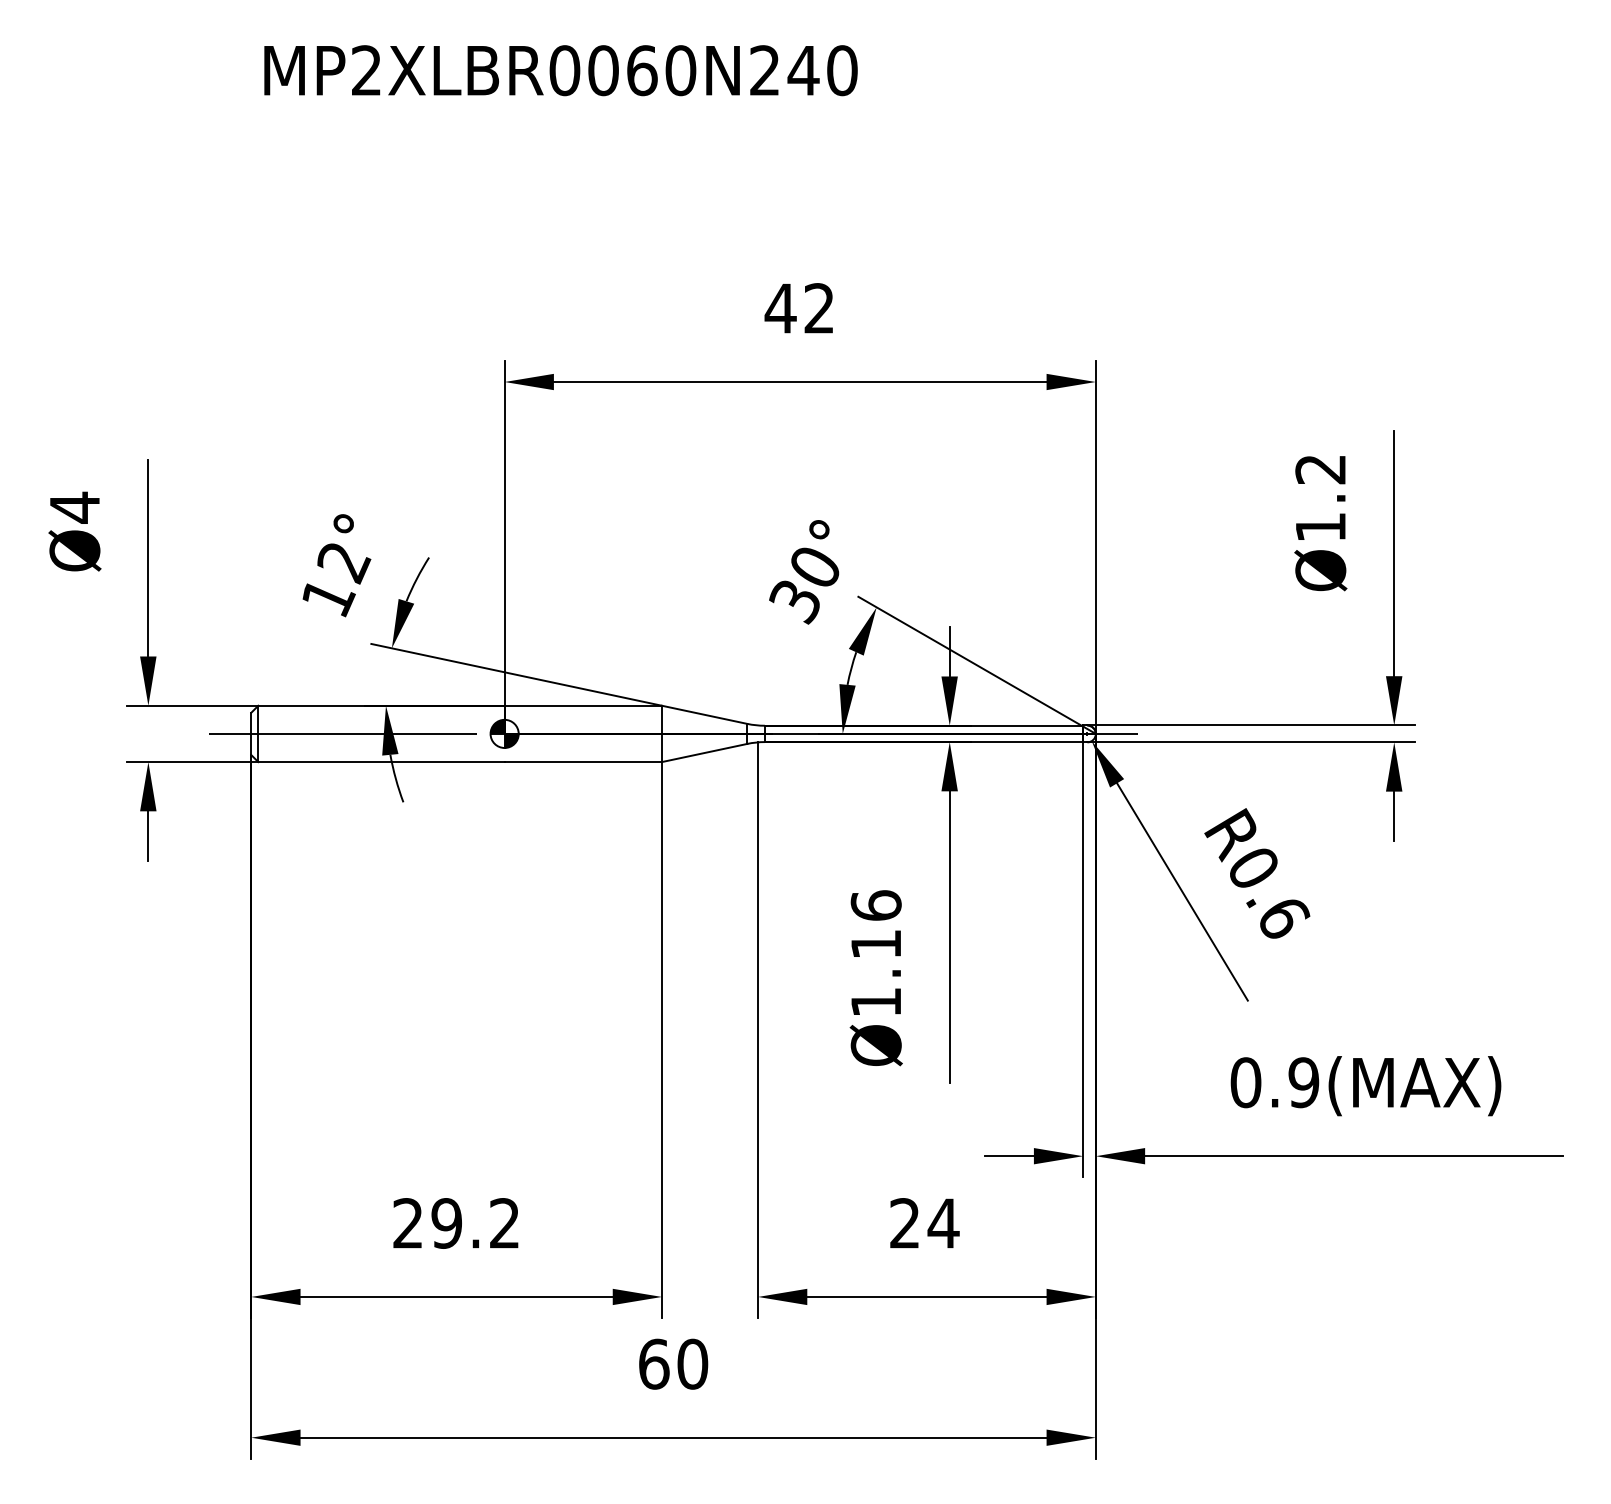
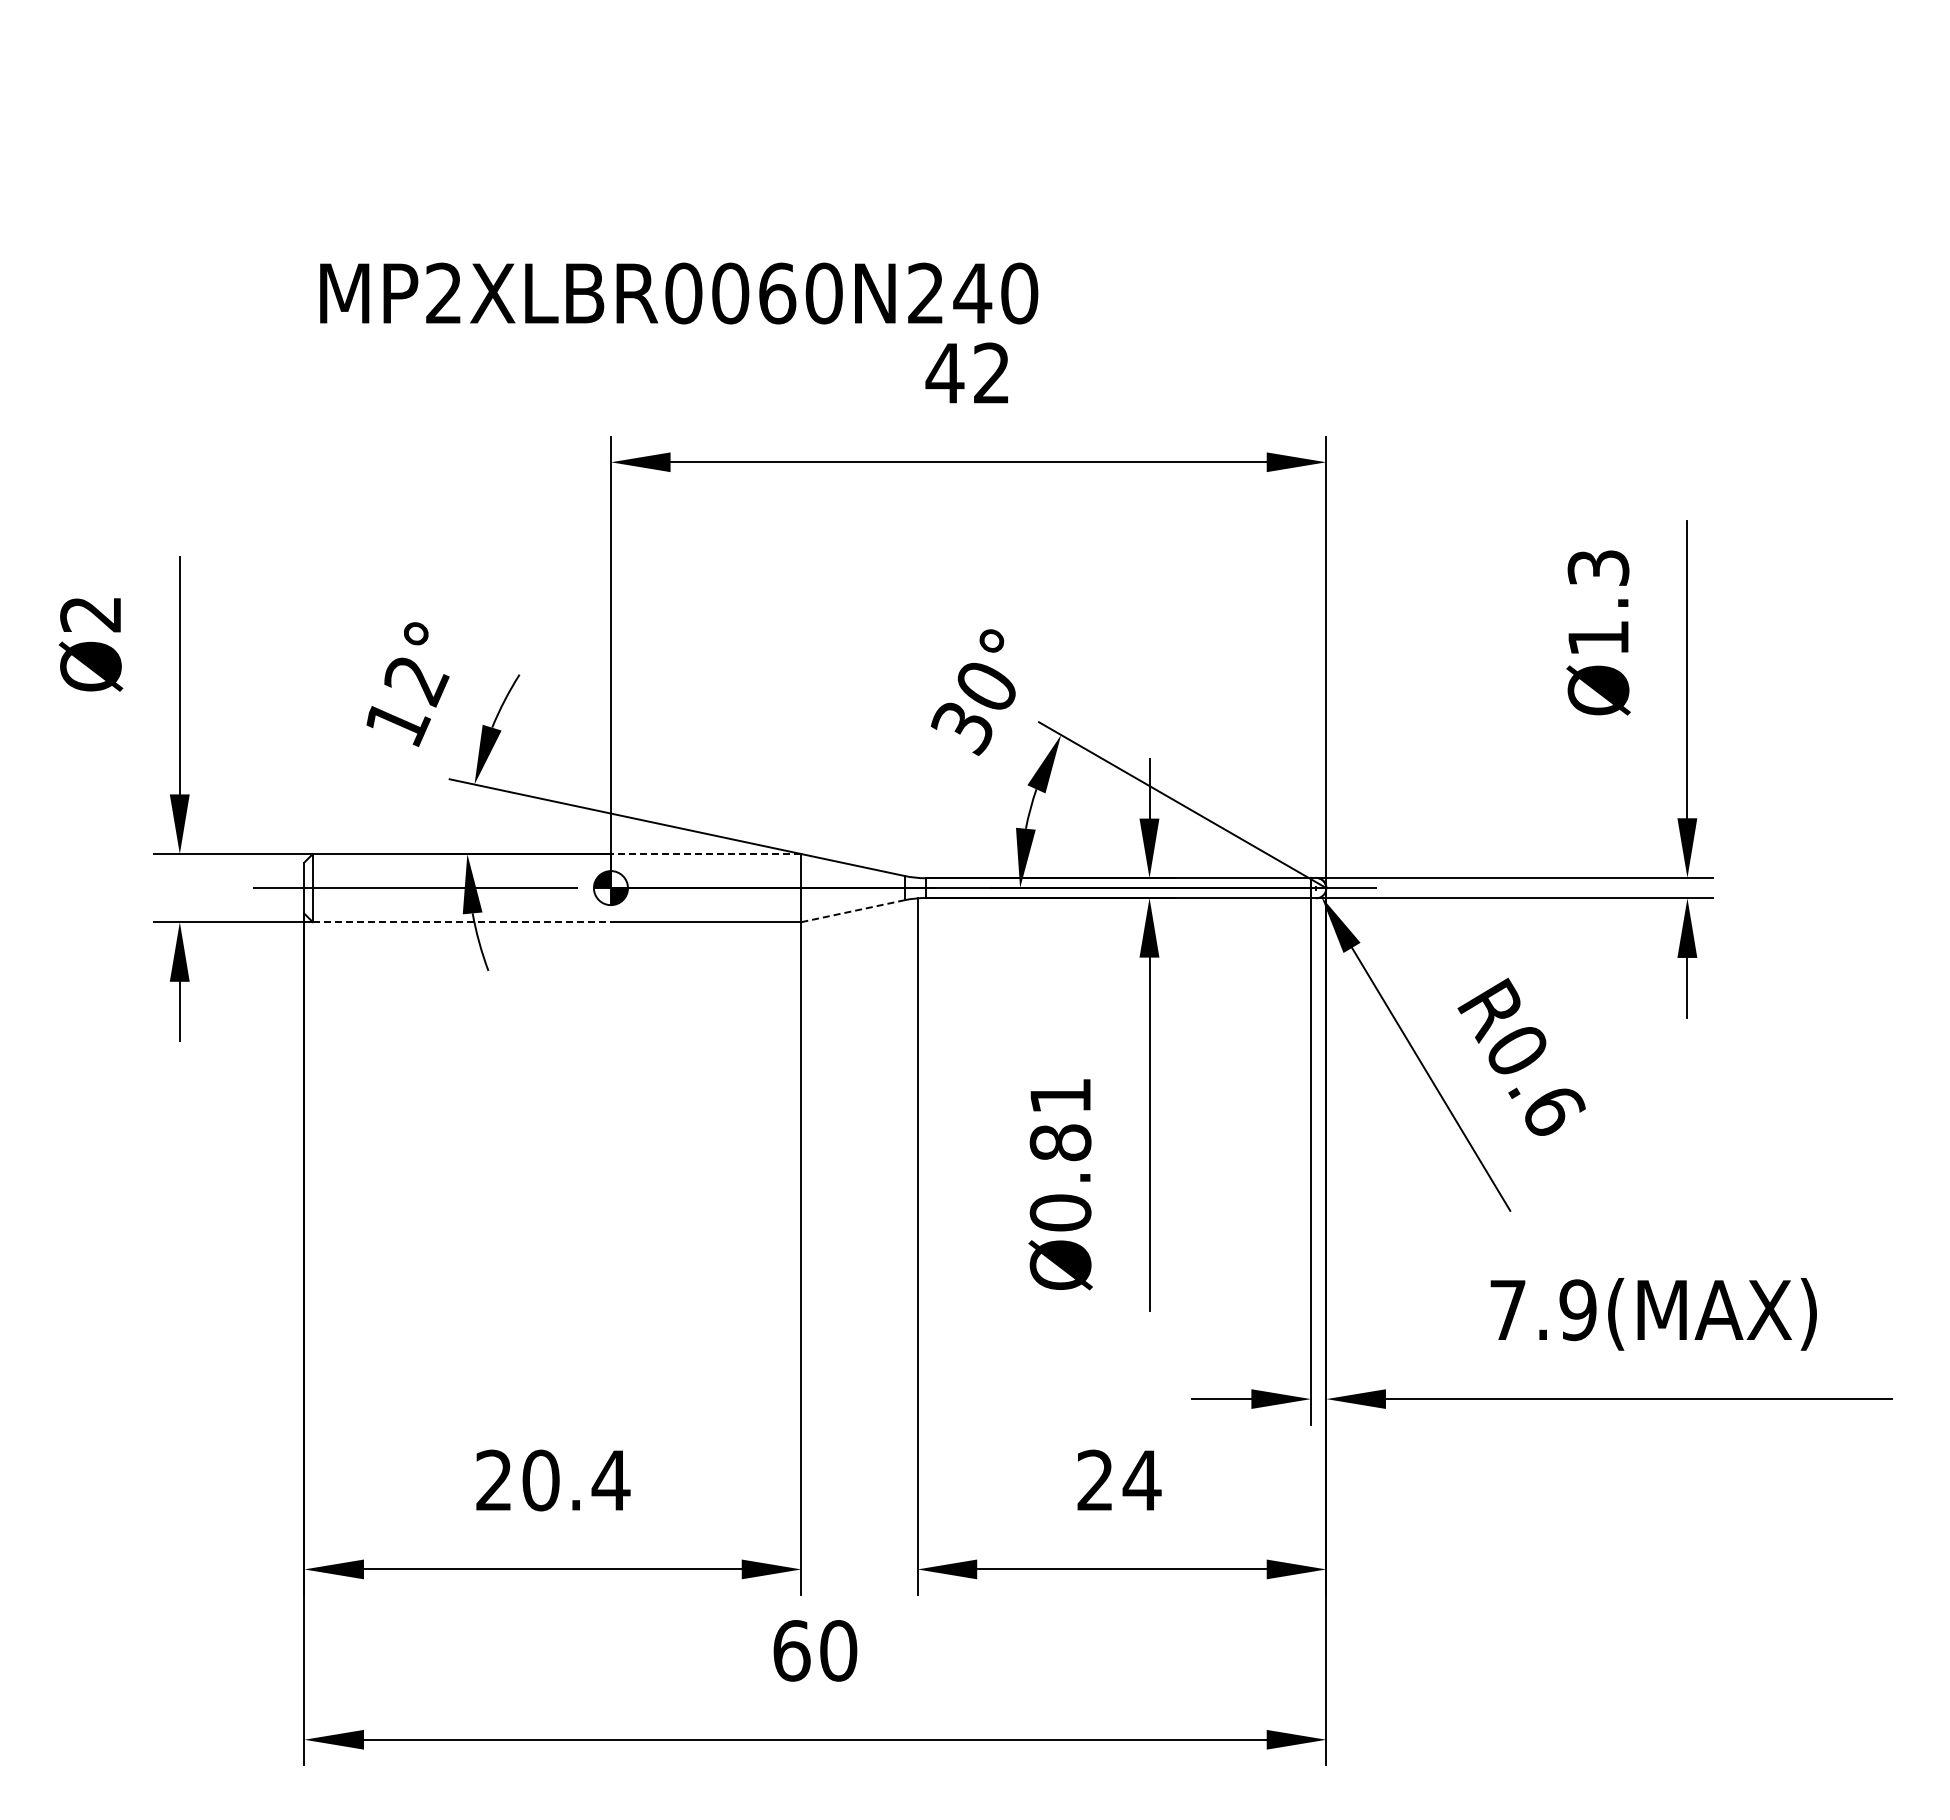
text: (561, 70) -> (679, 293), moved
text: (1320, 468) -> (1598, 567), Ø1.2 -> Ø1.3
text: (74, 507) -> (90, 614), Ø4 -> Ø2
line: (582, 706) -> (705, 854), solid -> dashed
line: (704, 753) -> (852, 911), solid -> dashed
line: (381, 762) -> (462, 922), solid -> dashed
text: (876, 954) -> (1060, 1154), Ø1.16 -> Ø0.81
text: (1245, 1082) -> (1507, 1310), 0.9(MAX) -> 7.9(MAX)
text: (476, 1223) -> (576, 1480), 29.2 -> 20.4

